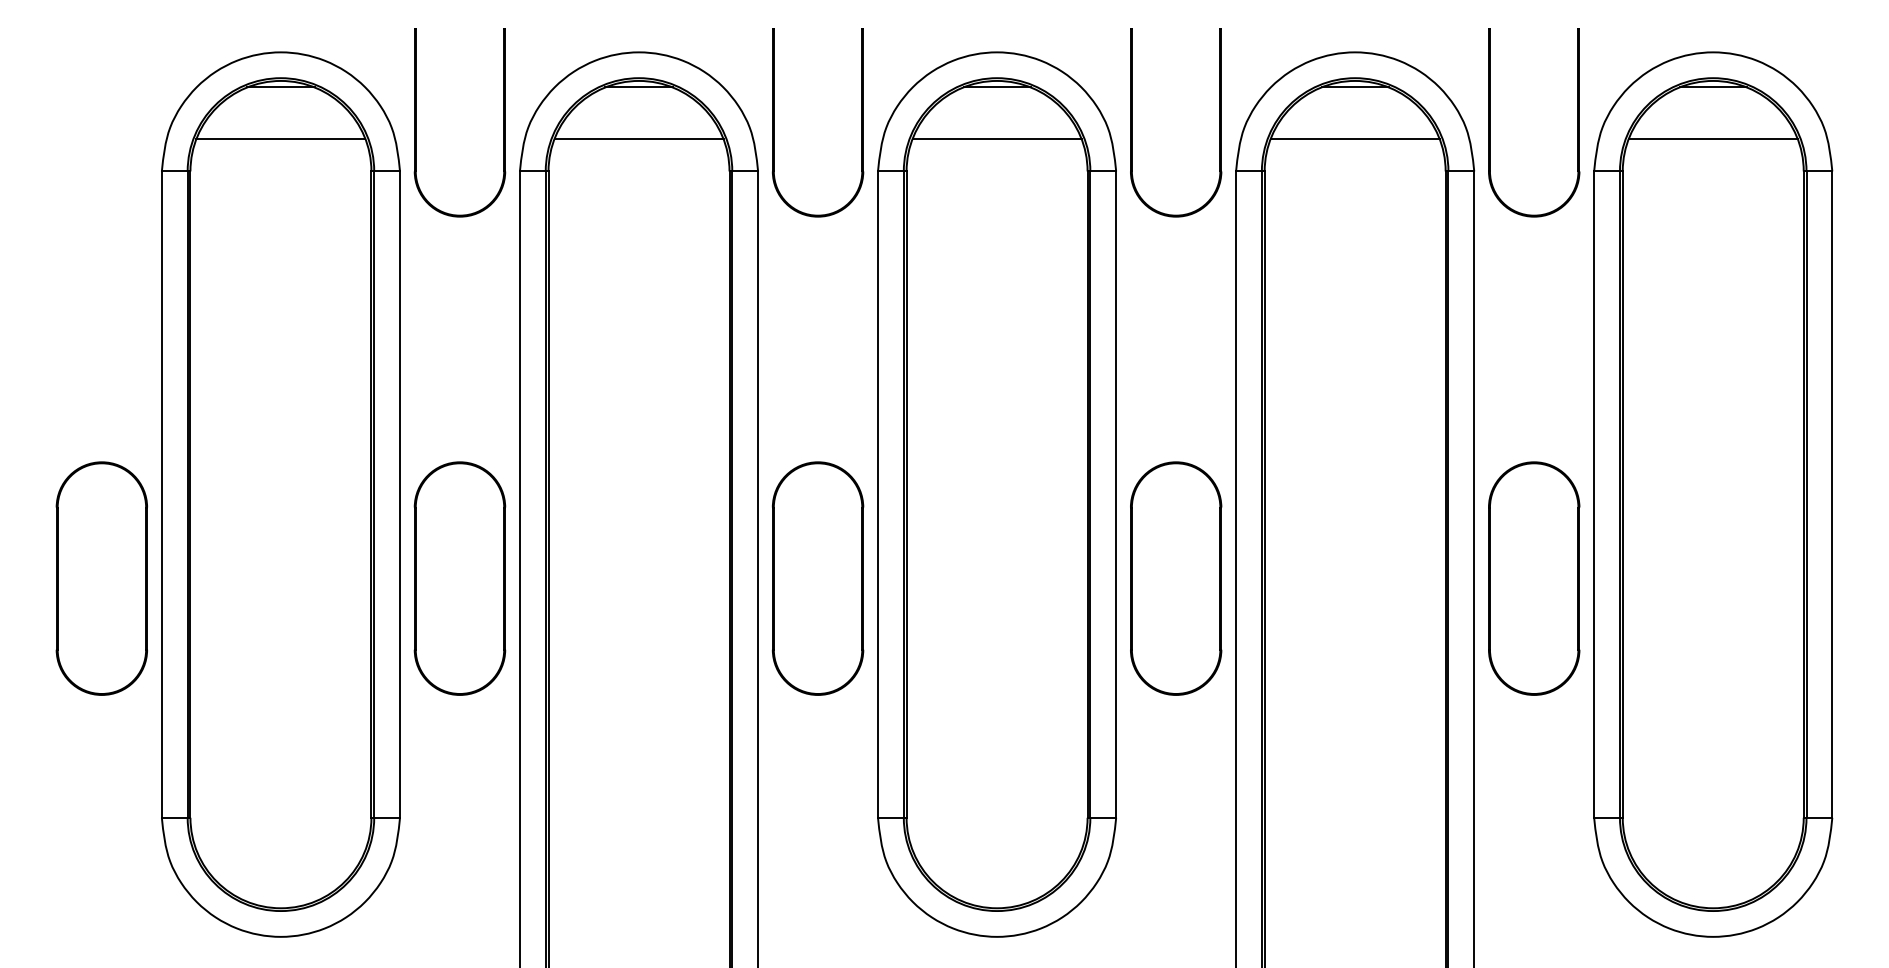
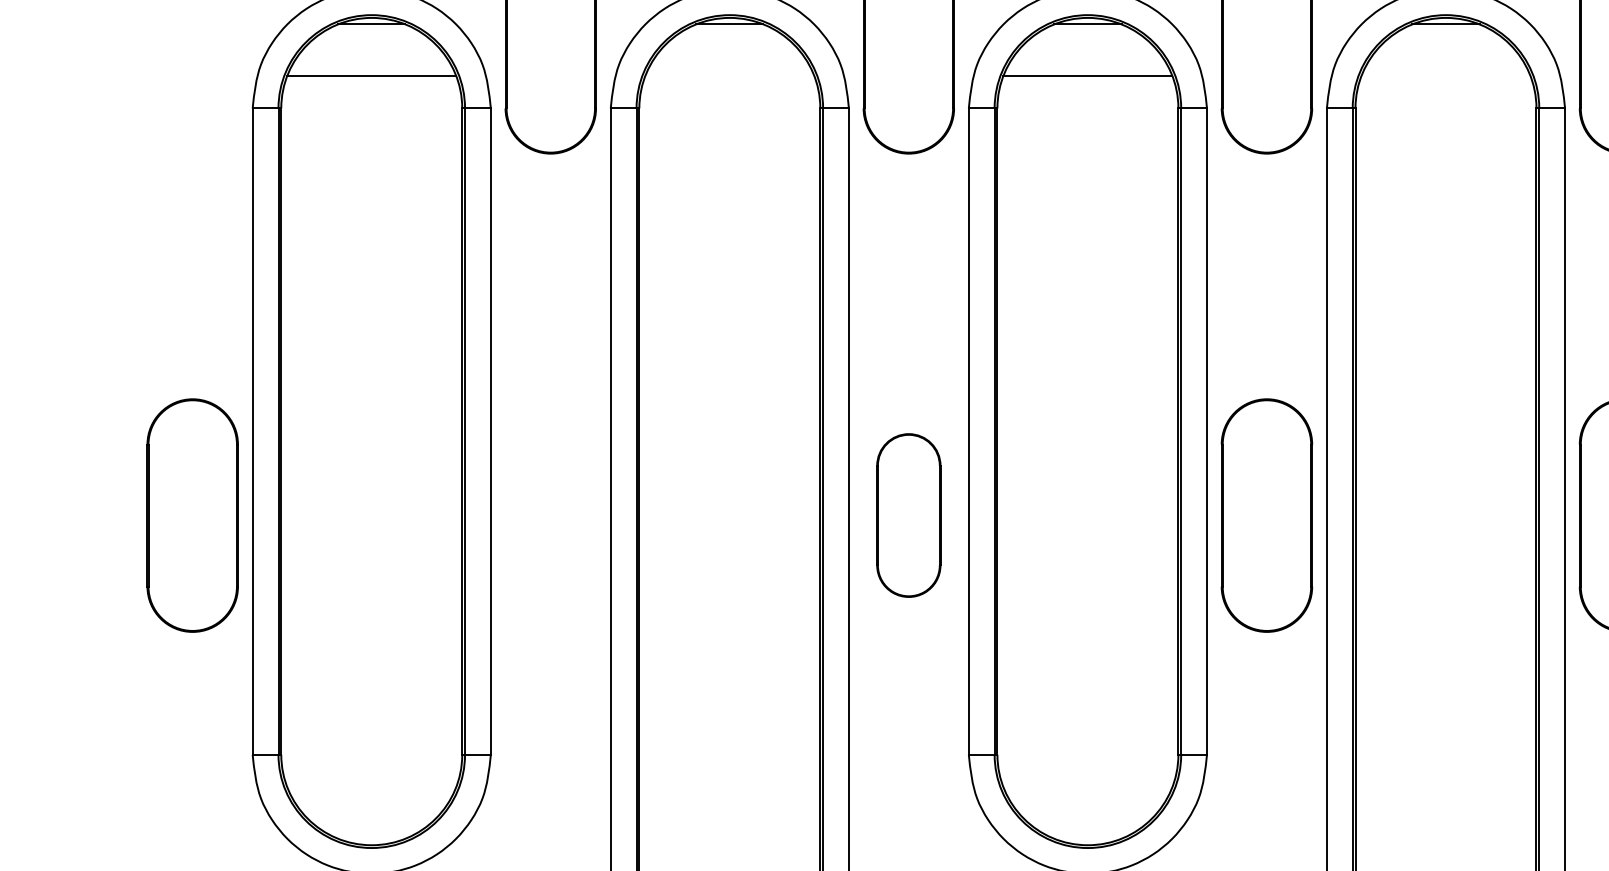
line: (638, 139) -> (729, 76), removed
line: (1354, 139) -> (1445, 76), removed
part: (459, 578) -> (550, 515), removed
part: (817, 578) -> (908, 515), size x0.7

